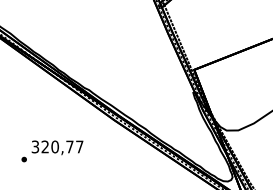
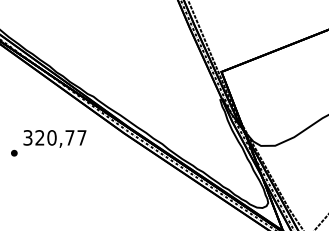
text: (52, 151) -> (48, 143), moved

